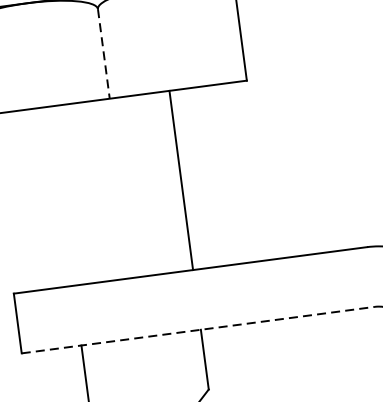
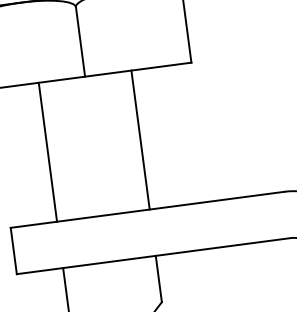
line: (103, 54) -> (80, 42), dashed -> solid
line: (61, 195) -> (47, 151), added
line: (199, 330) -> (154, 256), dashed -> solid

